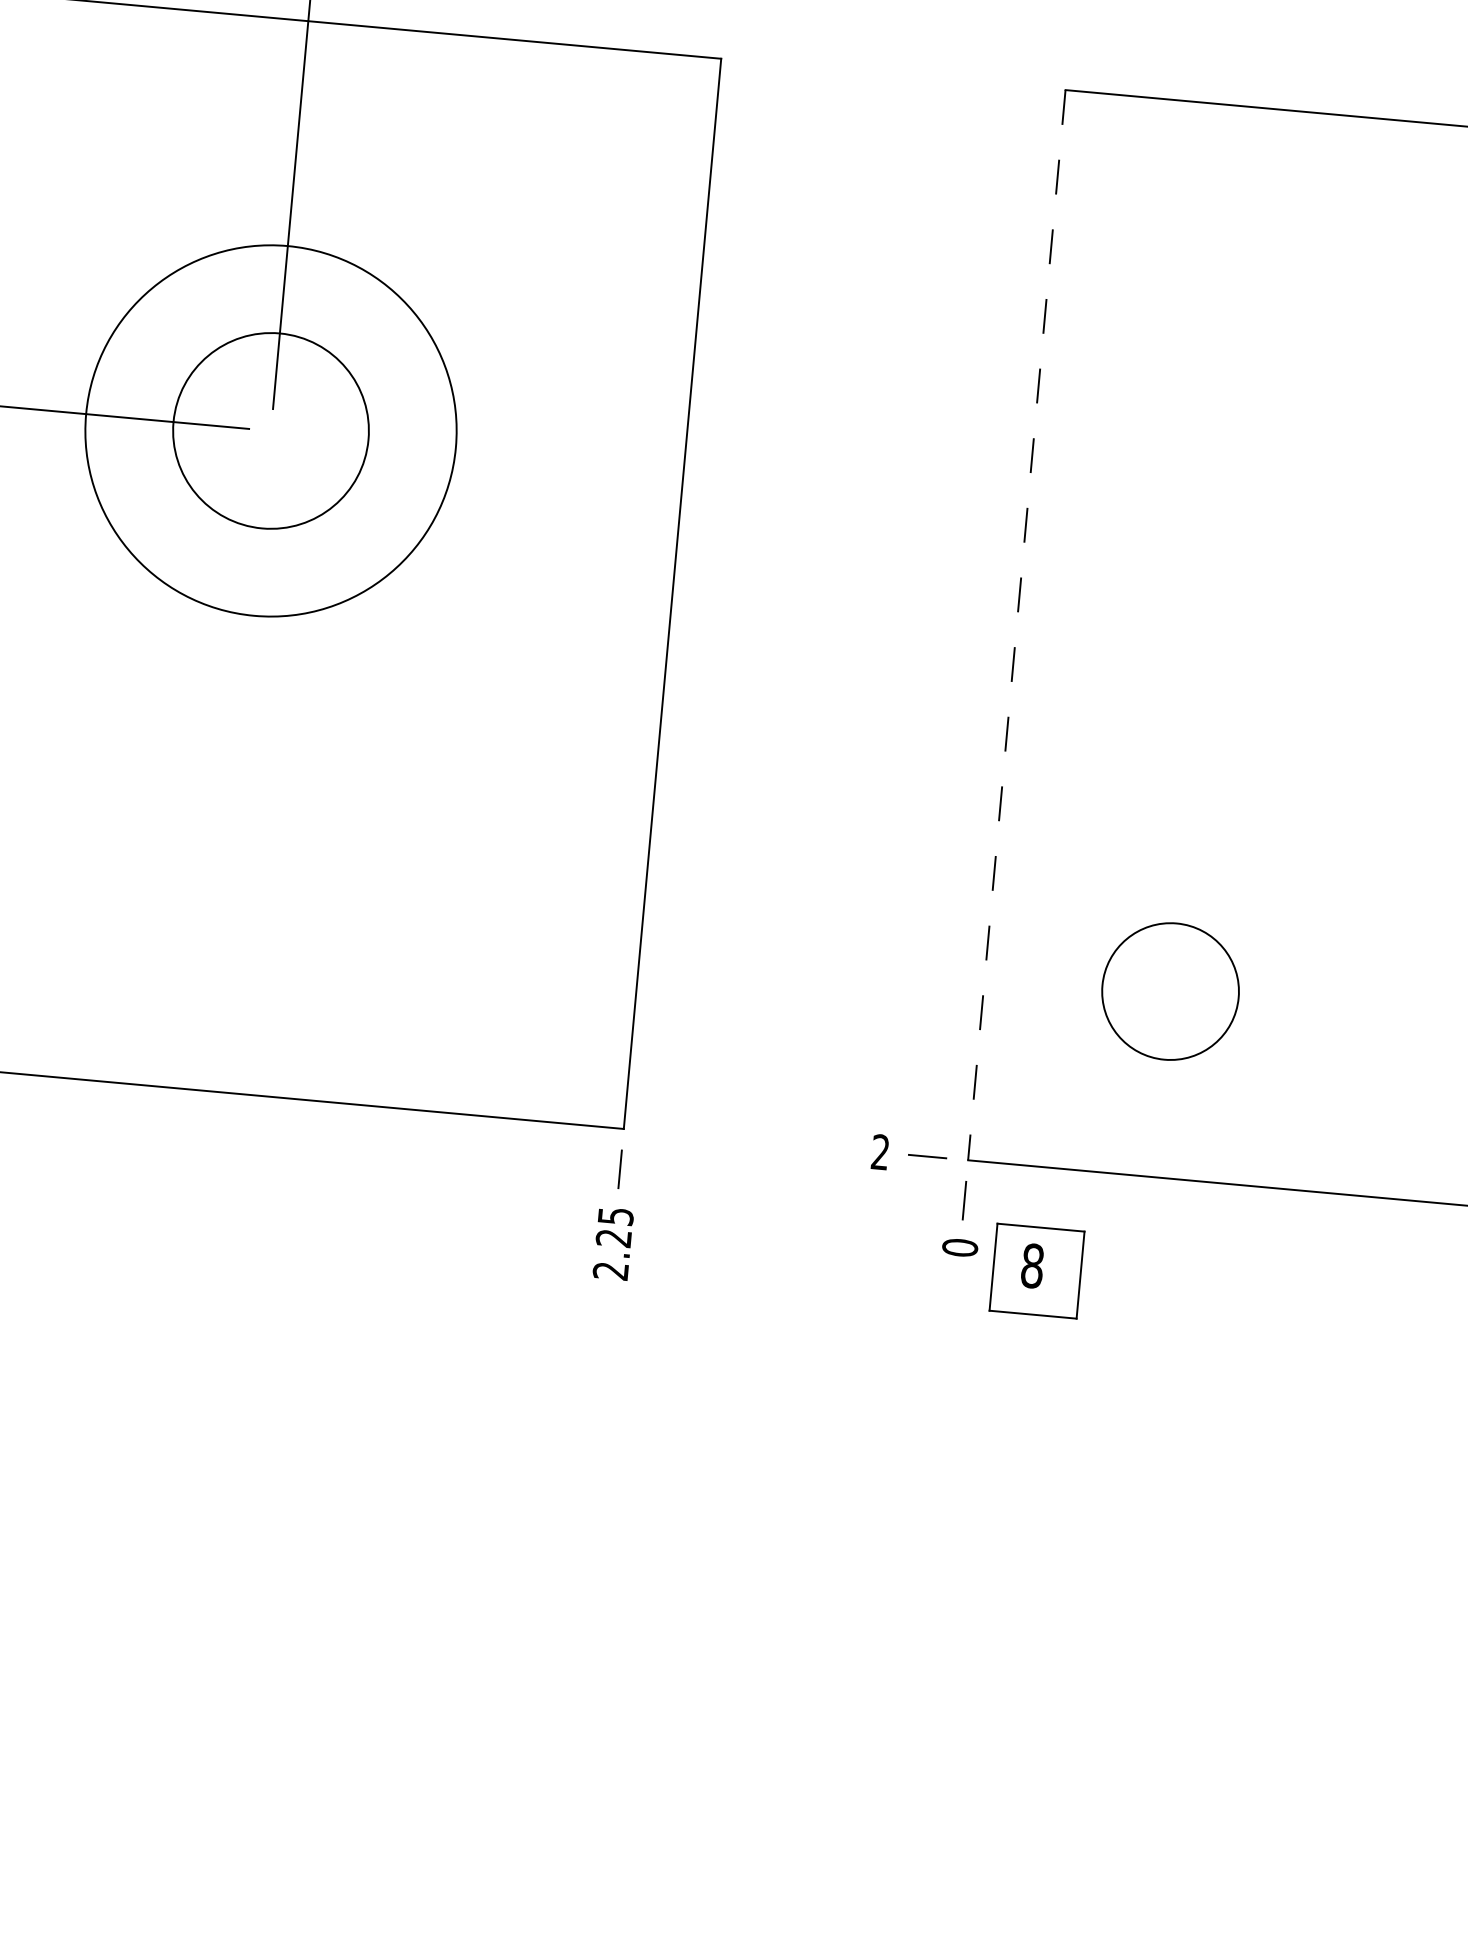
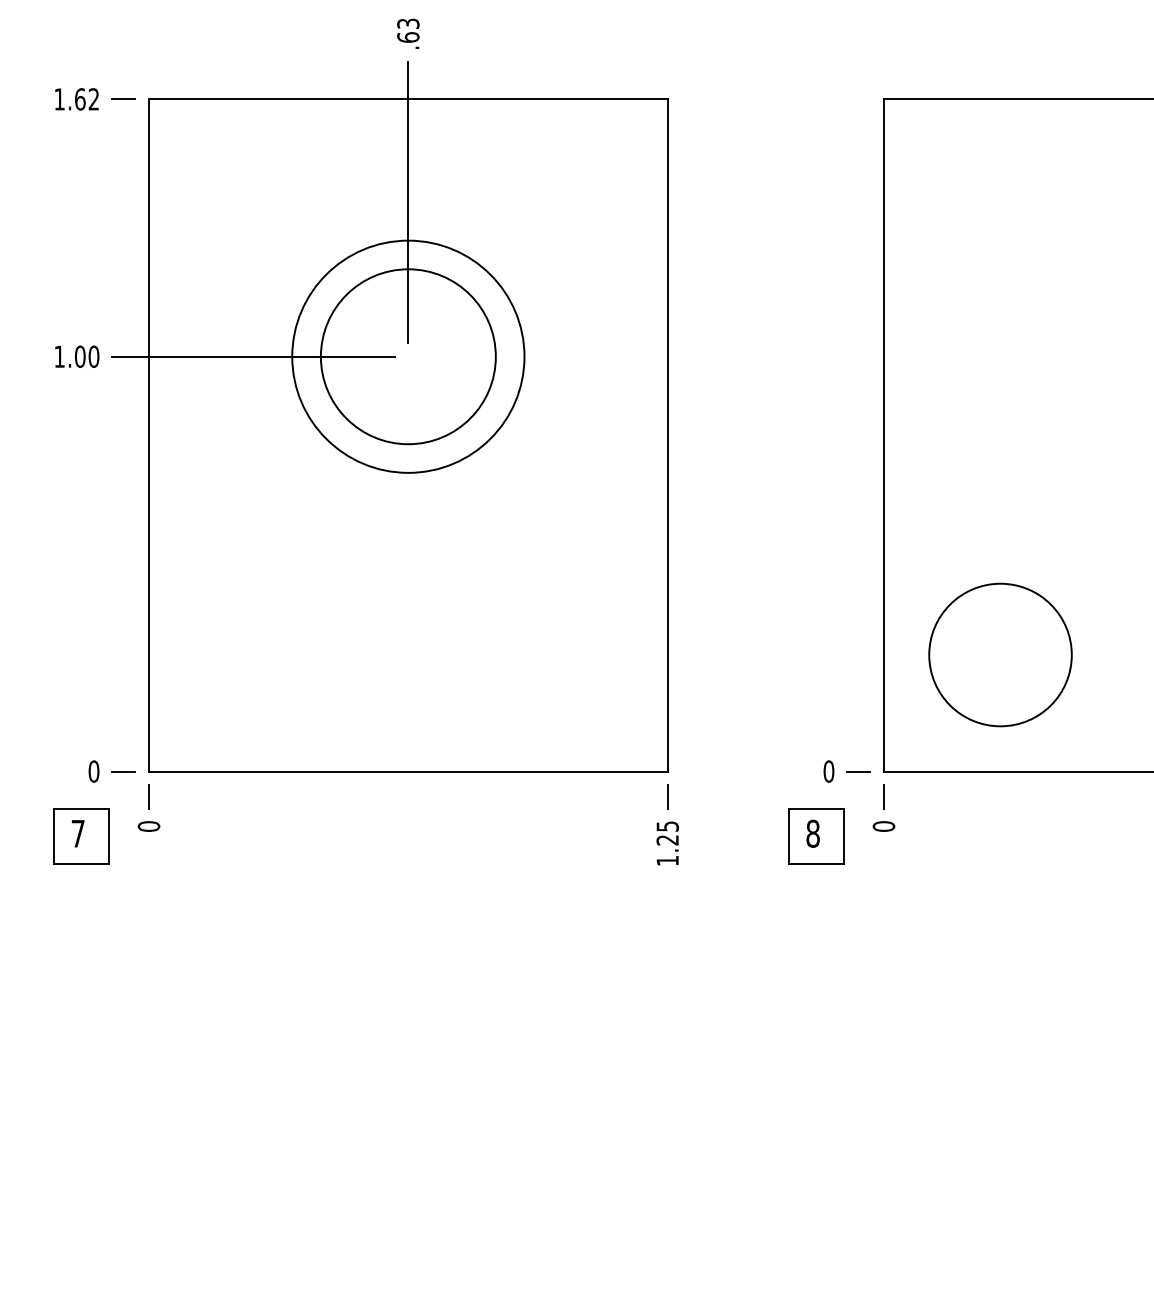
circle: (269, 430) -> (407, 356), size x1.43
line: (1016, 625) -> (883, 435), dashed -> solid
circle: (1170, 990) -> (1000, 654), size x1.67
text: (879, 1152) -> (828, 771), 2 -> 0
part: (1037, 1270) -> (816, 836), moved
text: (610, 1272) -> (667, 861), 2.25 -> 1.25

